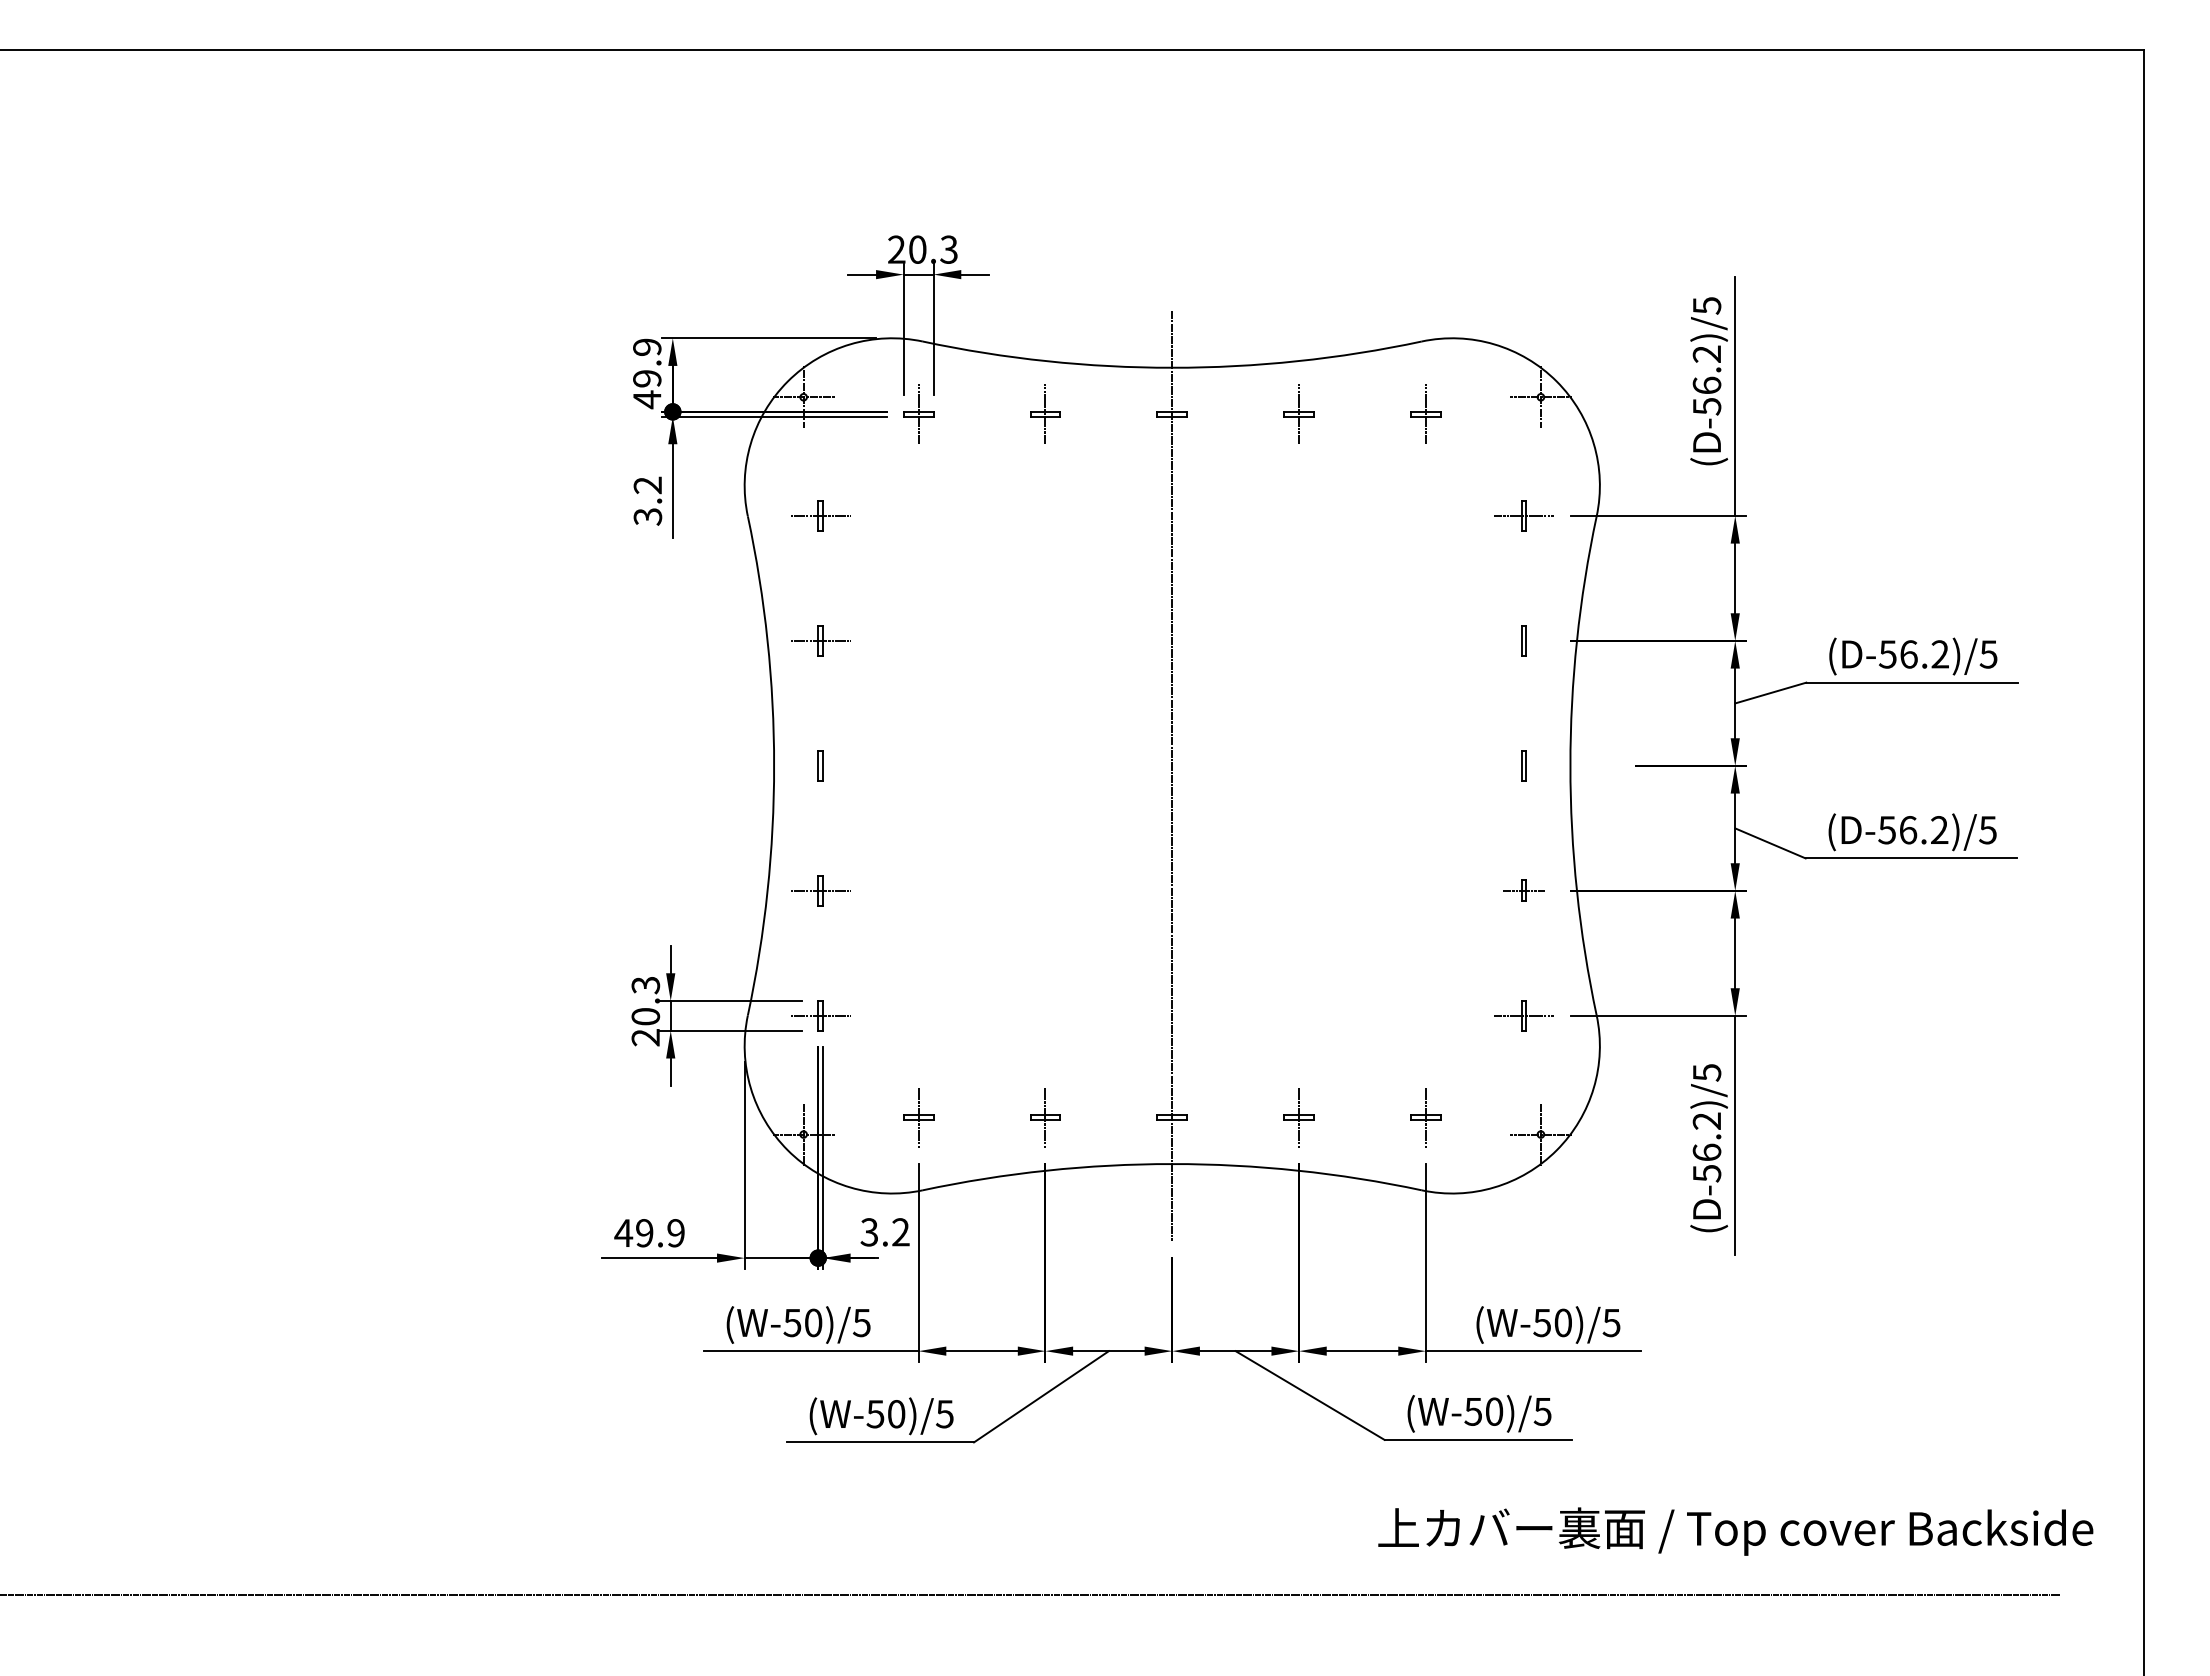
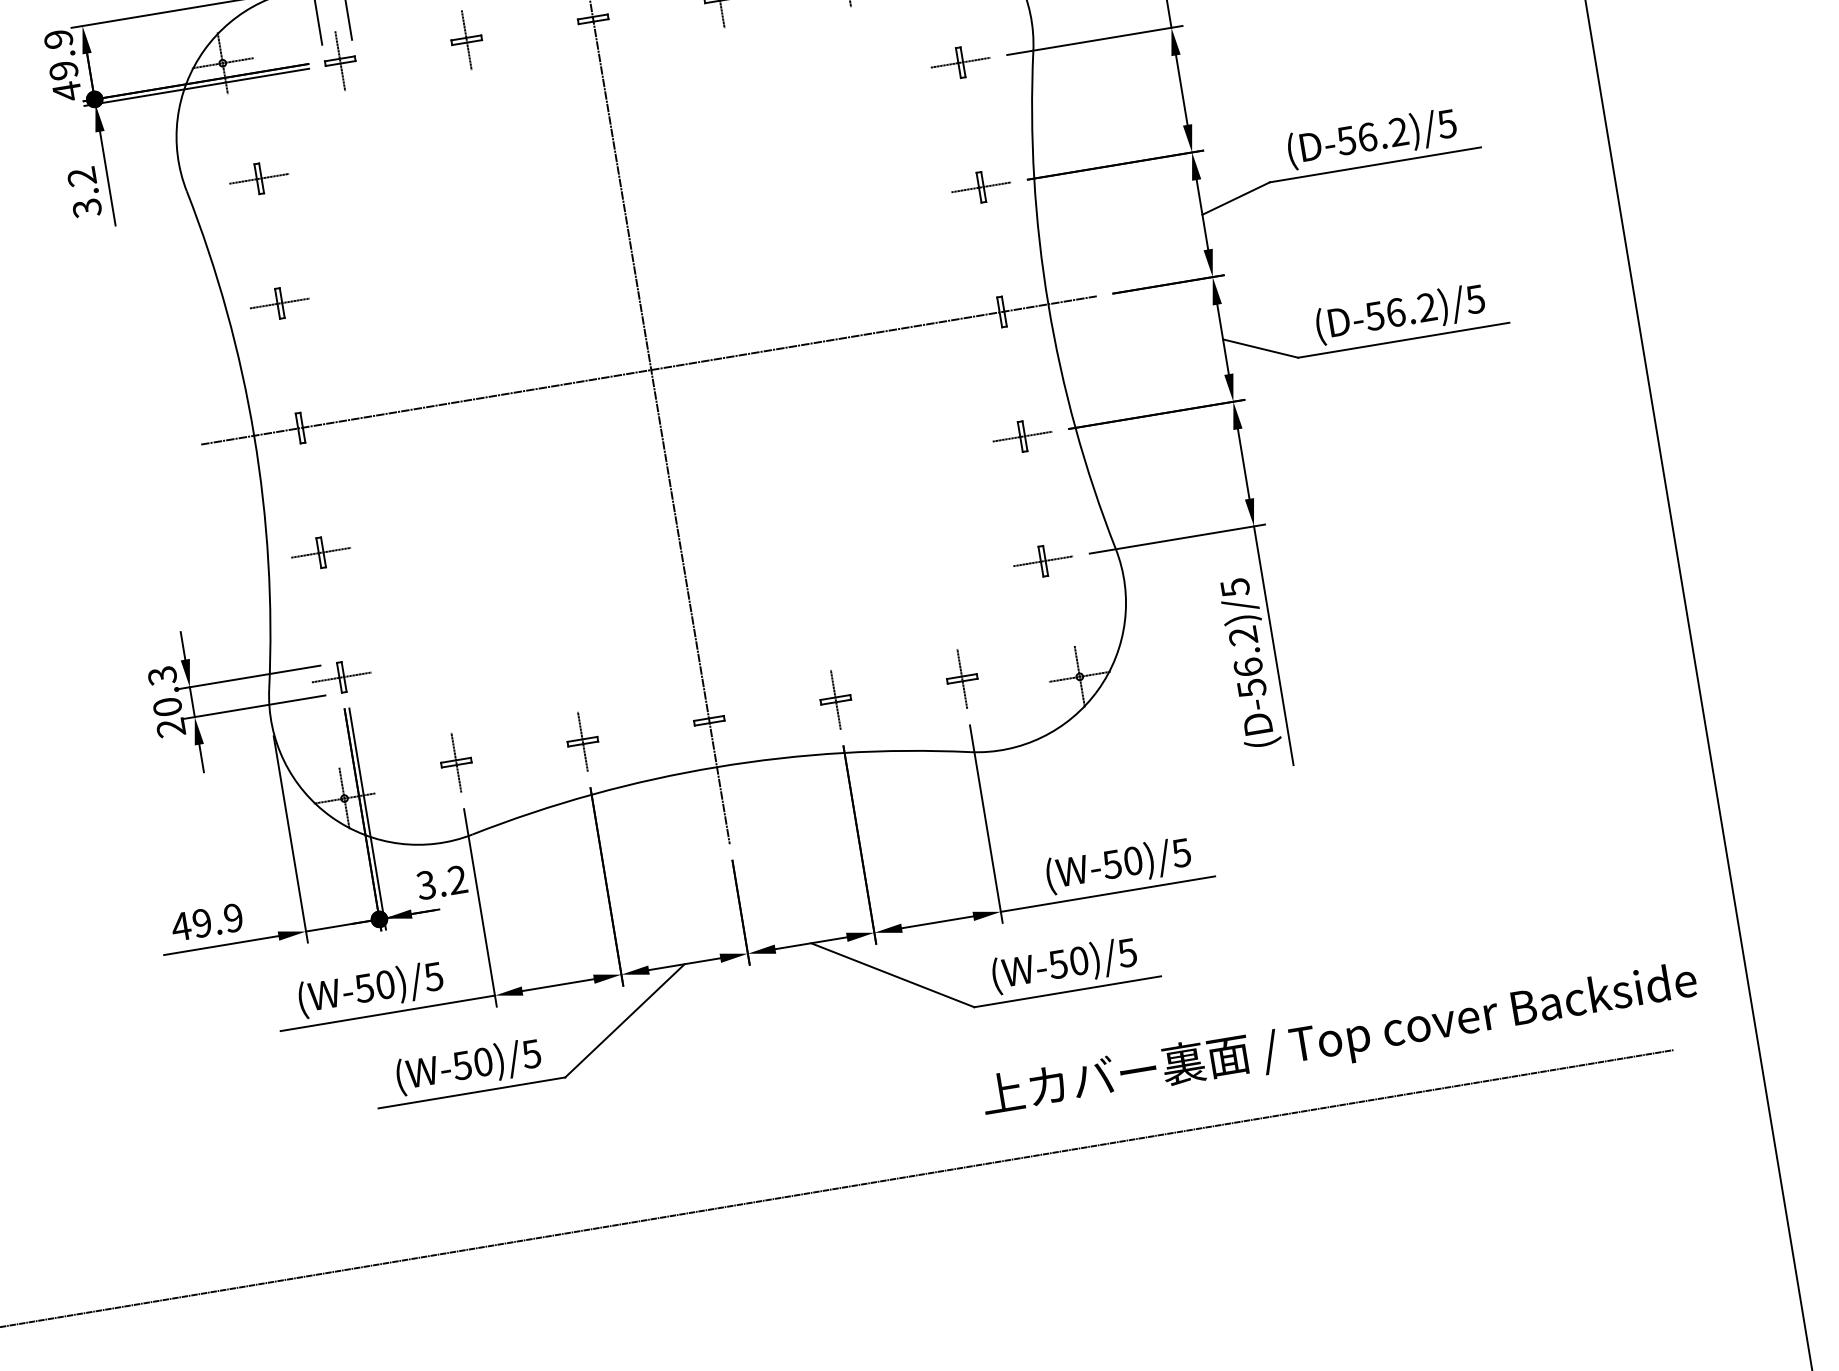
line: (1523, 640) -> (980, 186), added
line: (1169, 765) -> (648, 370), added
part: (1523, 890) -> (1022, 436), size x1.43

